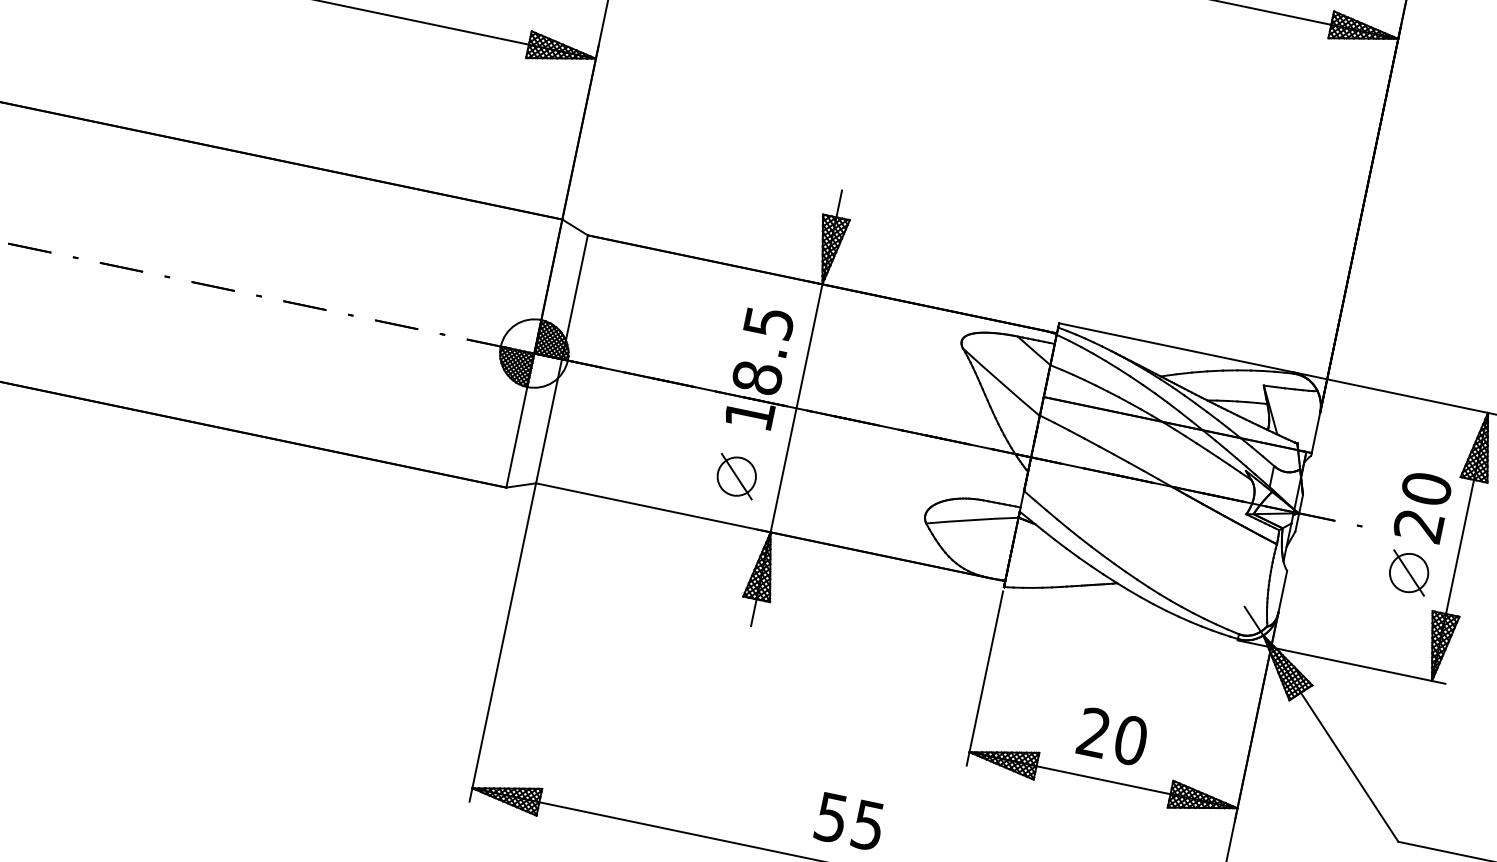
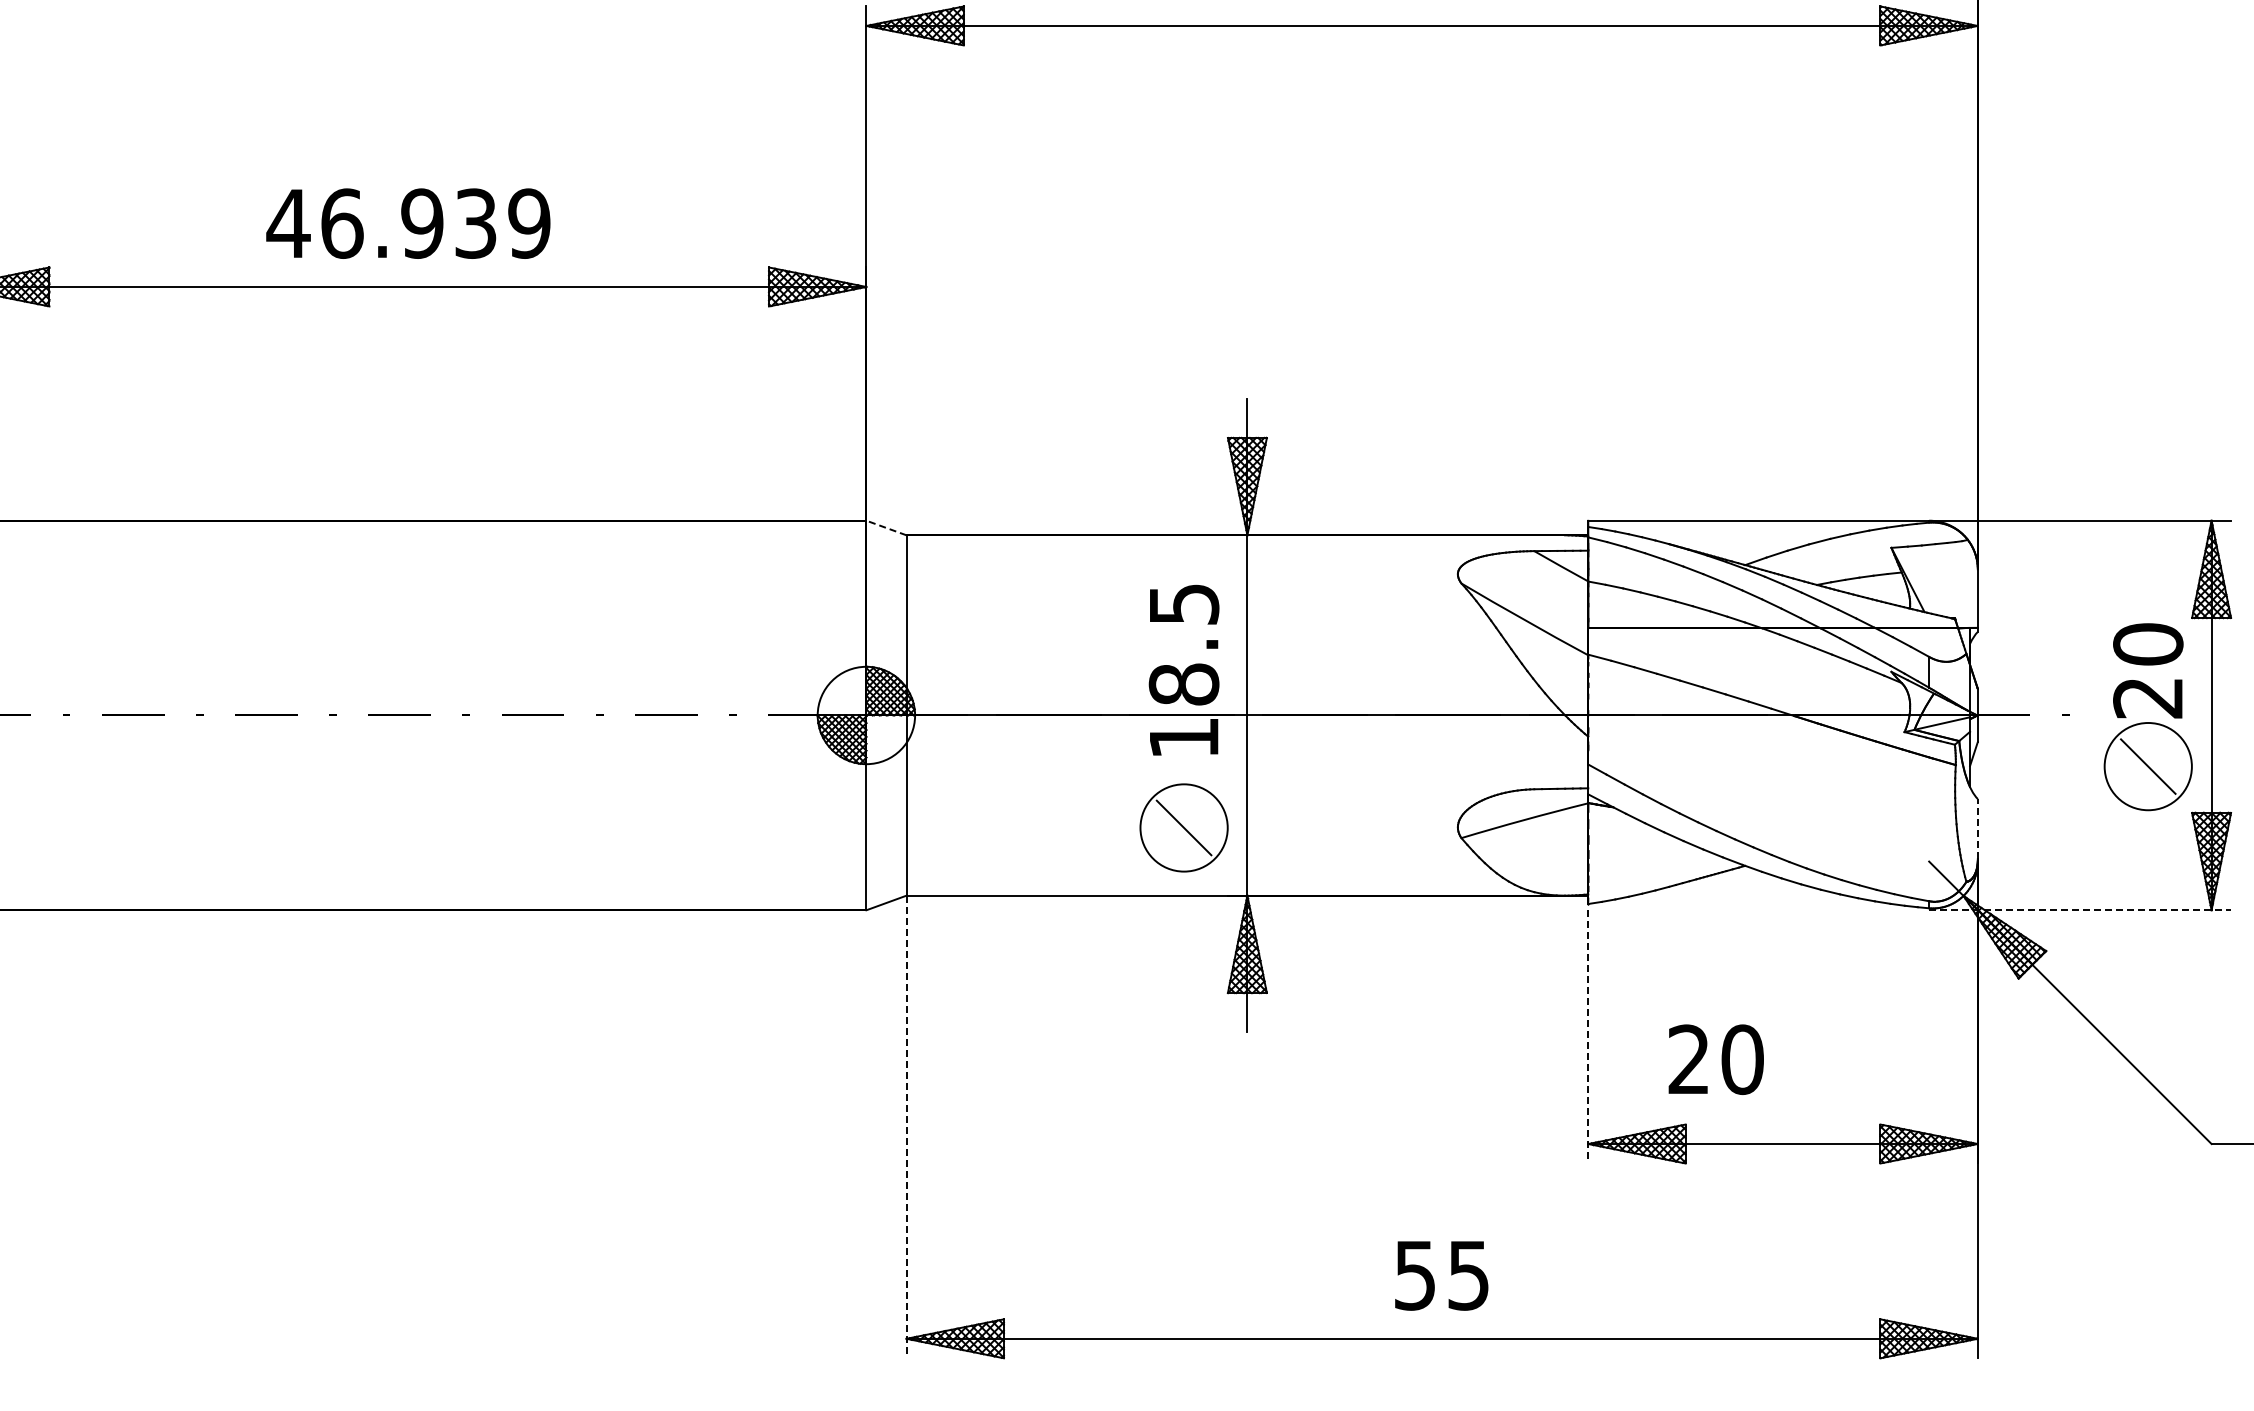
line: (575, 227) -> (886, 527), solid -> dashed
circle: (736, 476) -> (1183, 827), size x1.6
circle: (1409, 572) -> (2148, 766), size x1.6
line: (1282, 591) -> (1977, 828), solid -> dashed
line: (502, 642) -> (906, 1127), solid -> dashed
line: (1341, 662) -> (2080, 910), solid -> dashed
line: (985, 678) -> (1588, 1036), solid -> dashed
text: (1112, 736) -> (1715, 1059), moved

